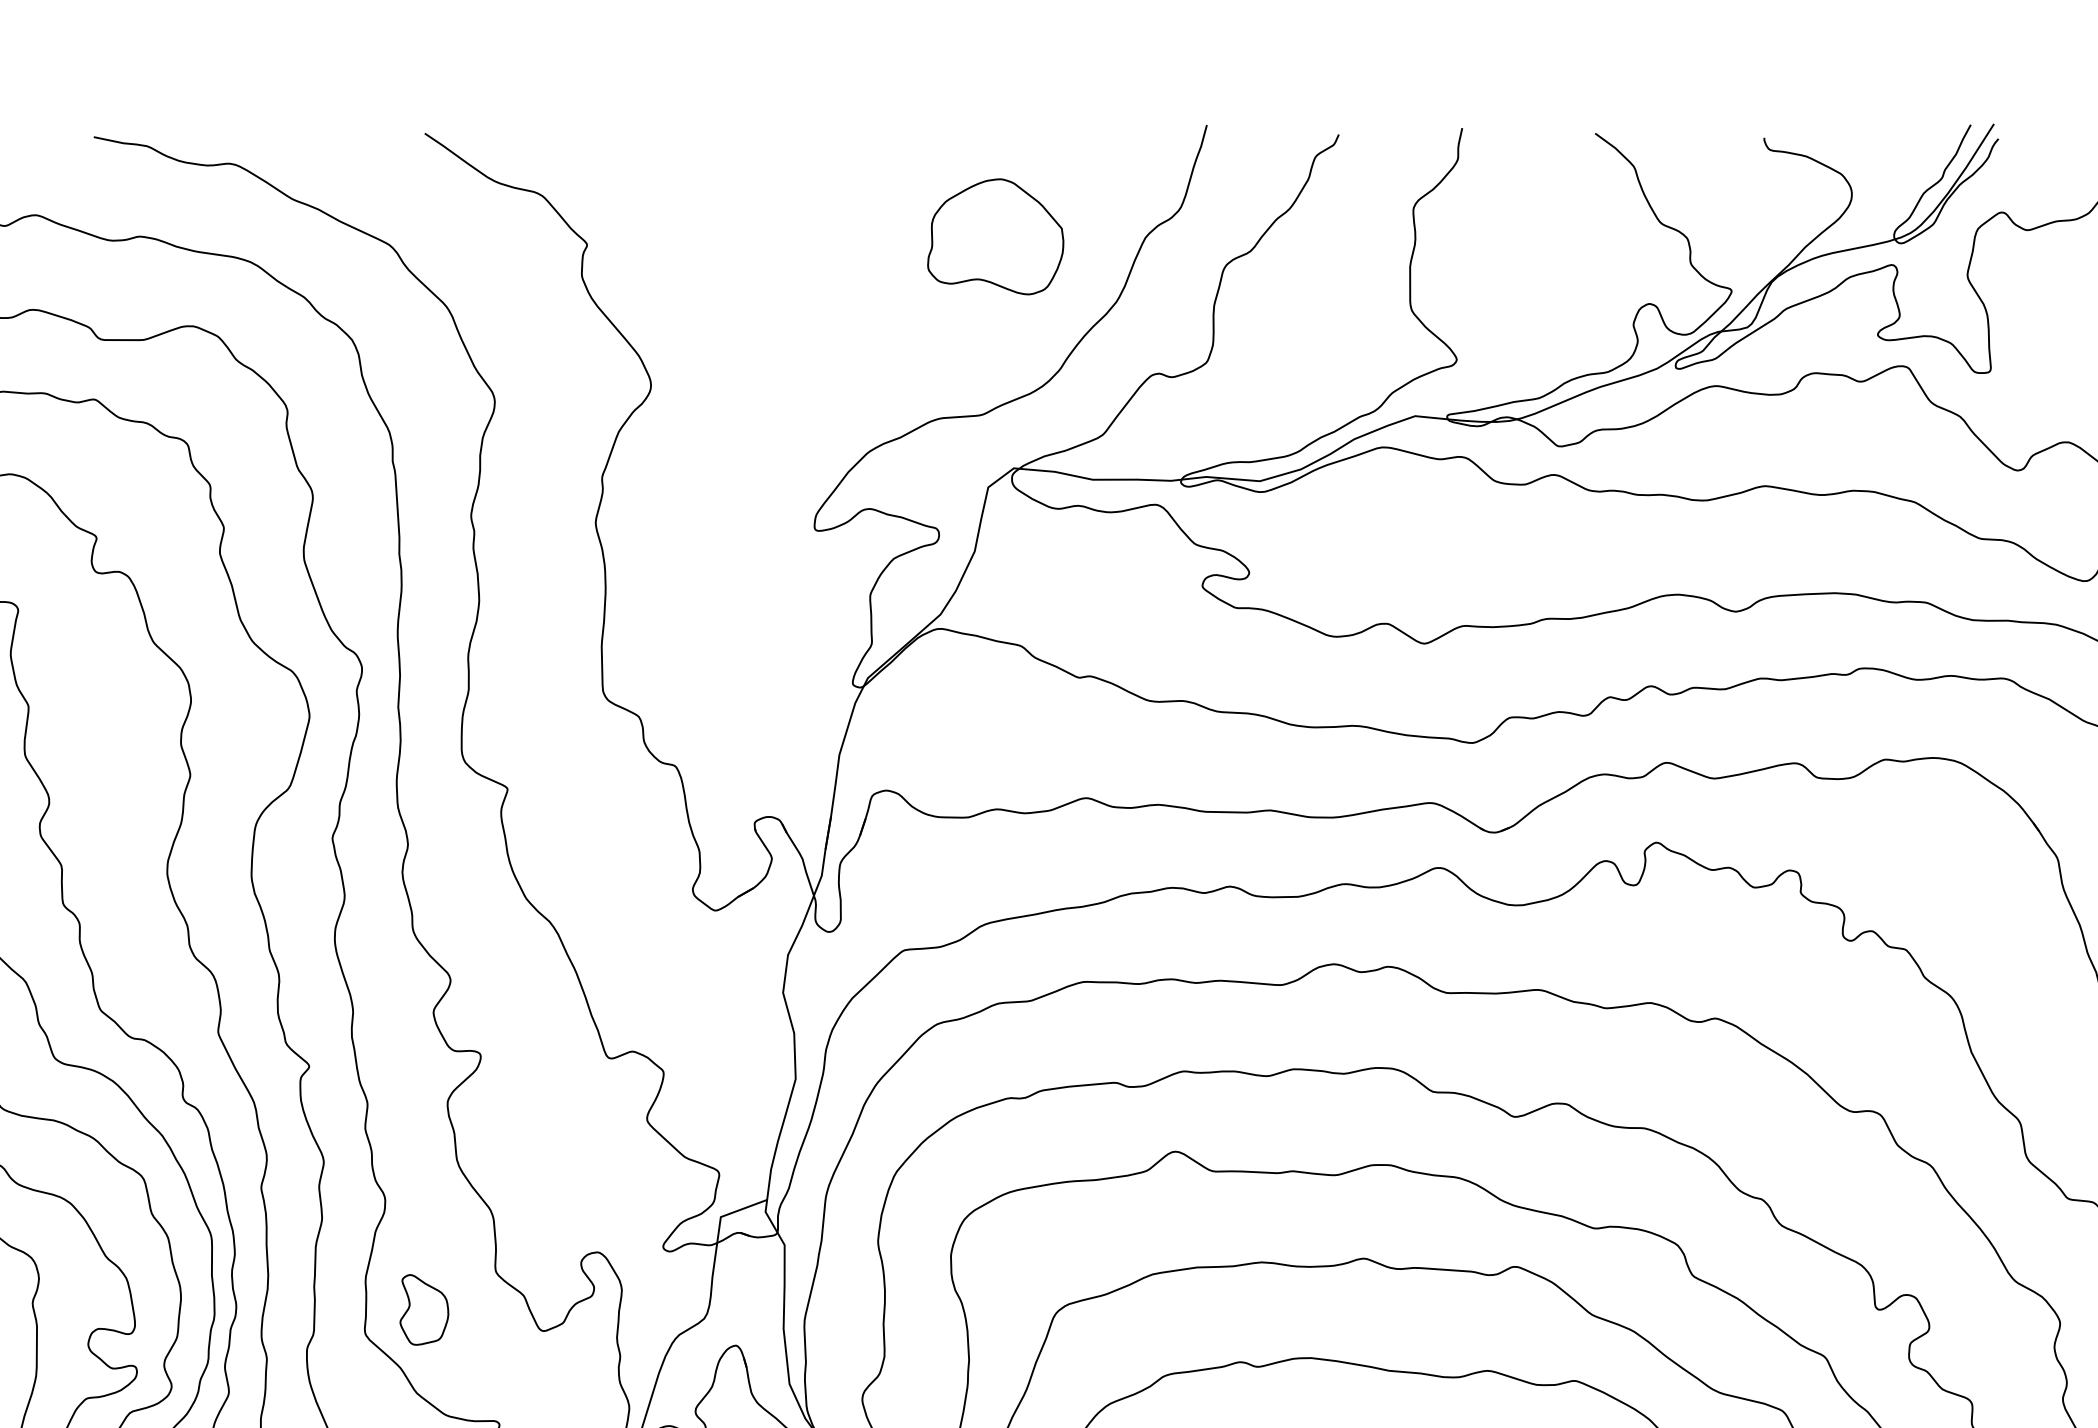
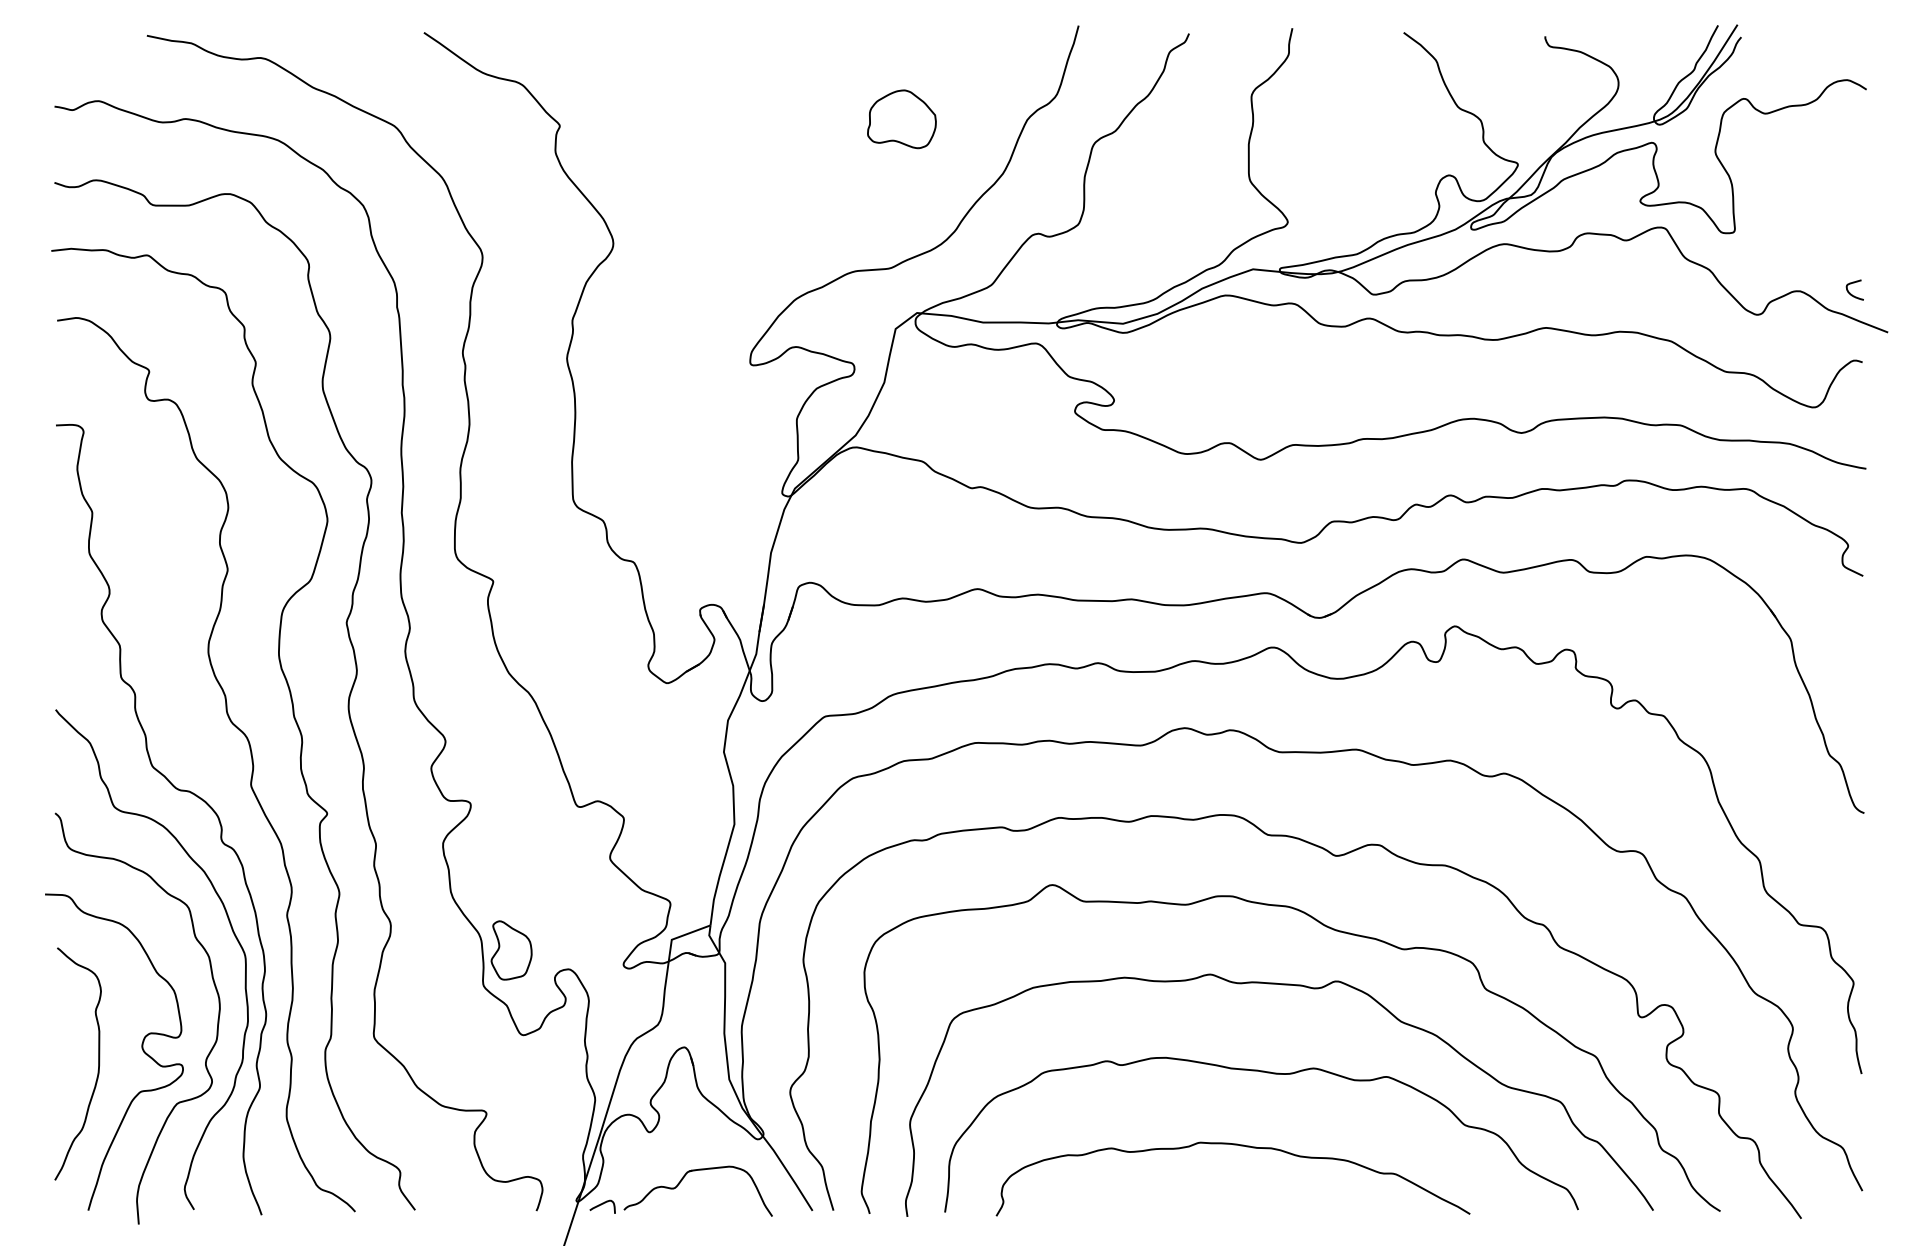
part: (995, 237) -> (901, 119), size x0.6
part: (424, 1309) -> (511, 950), moved

